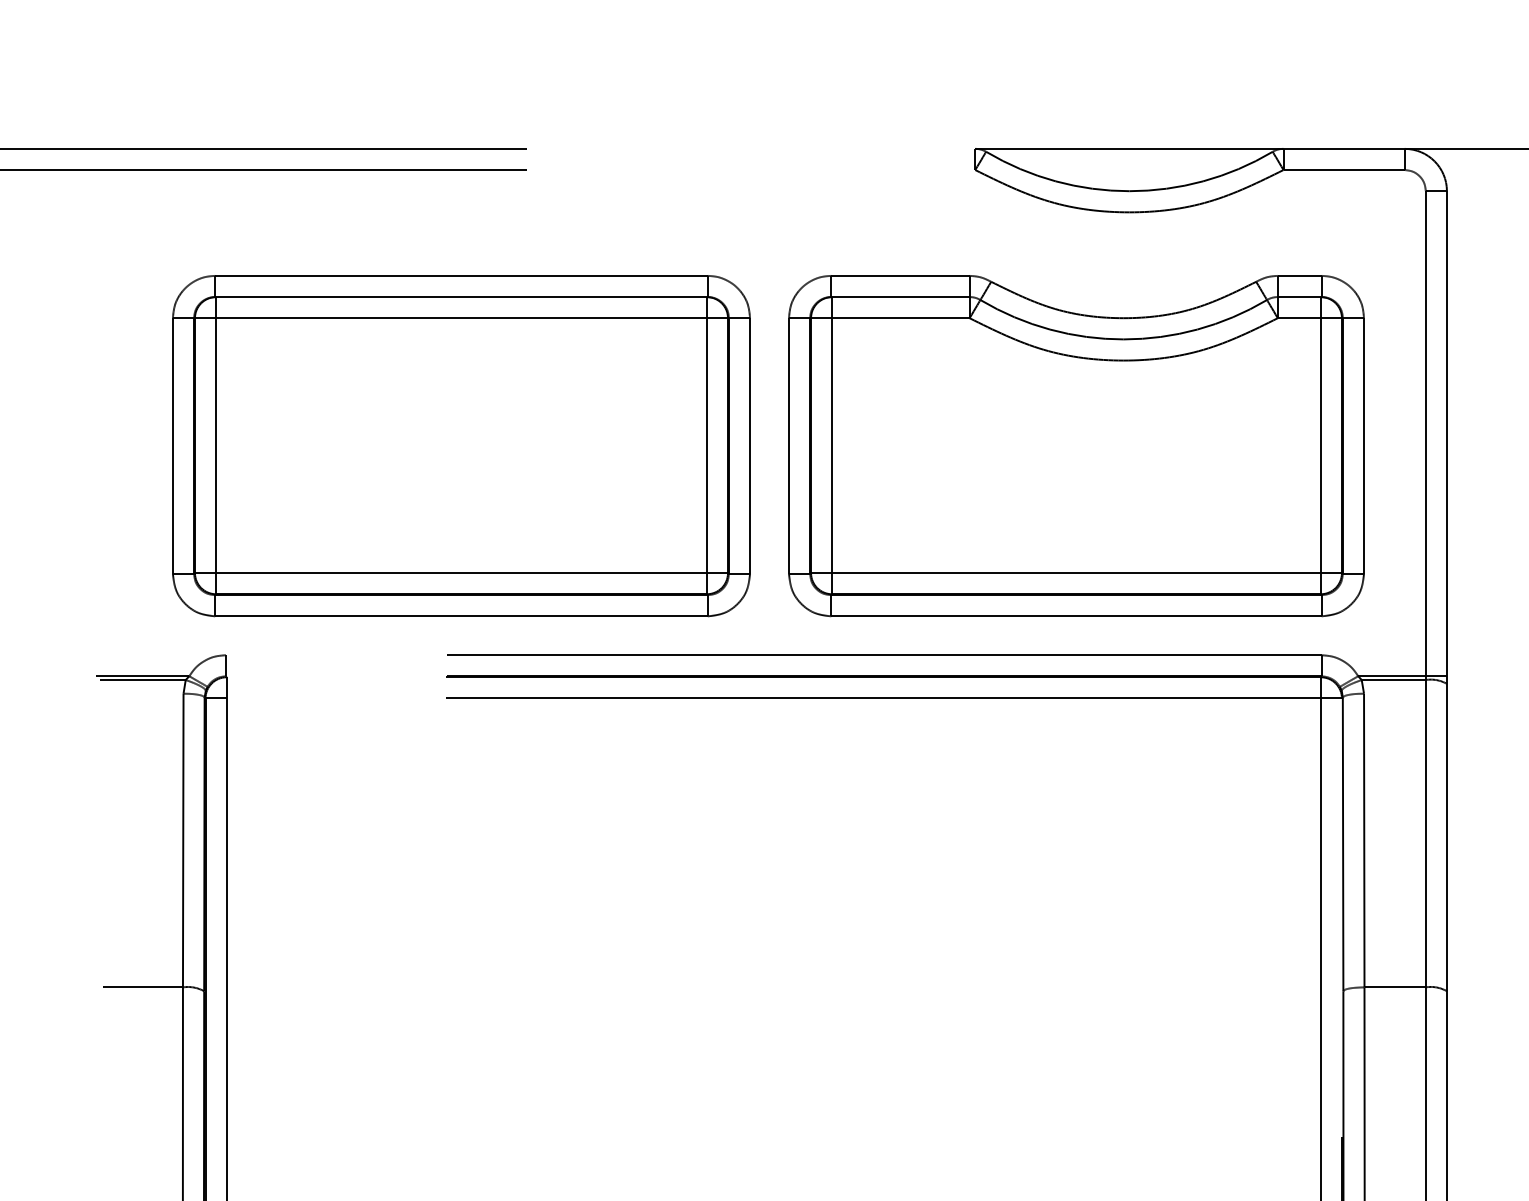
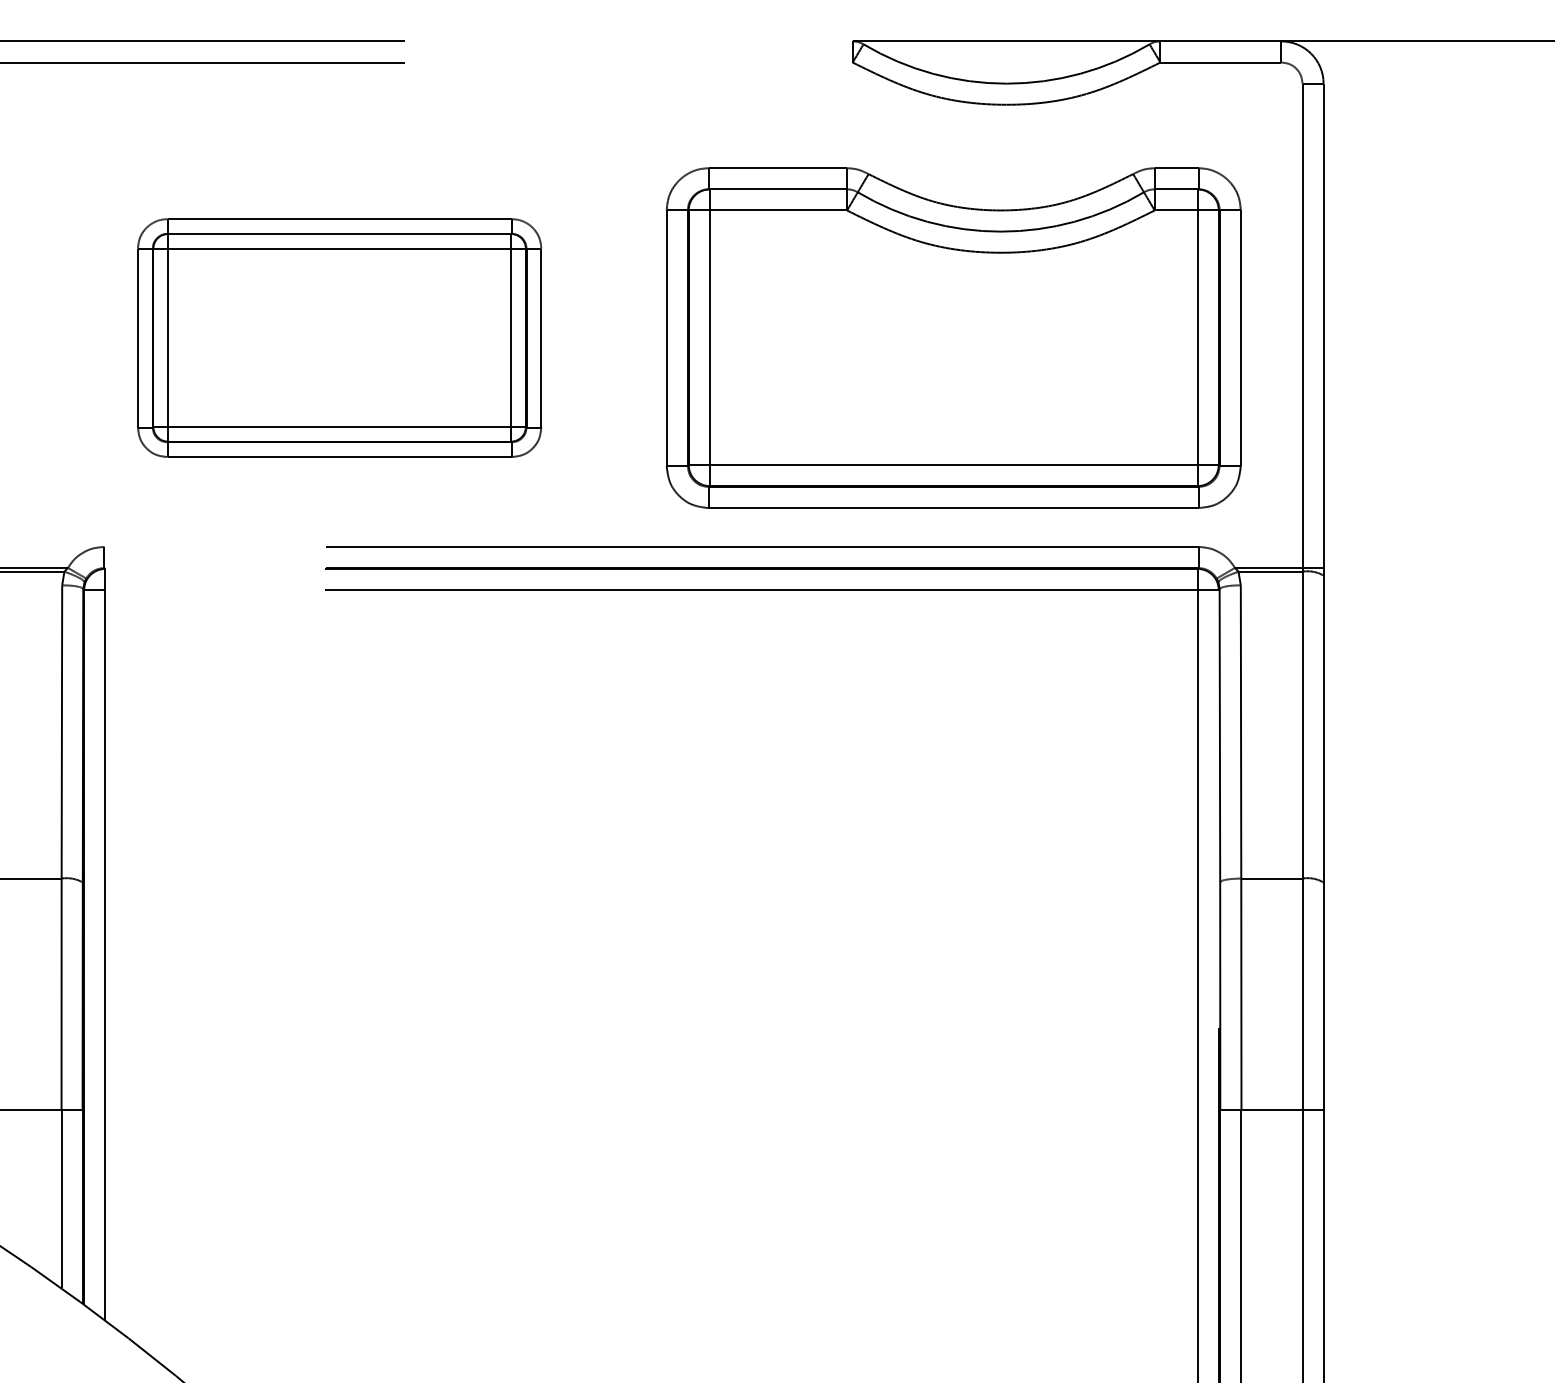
part: (461, 445) -> (339, 337), size x0.7

